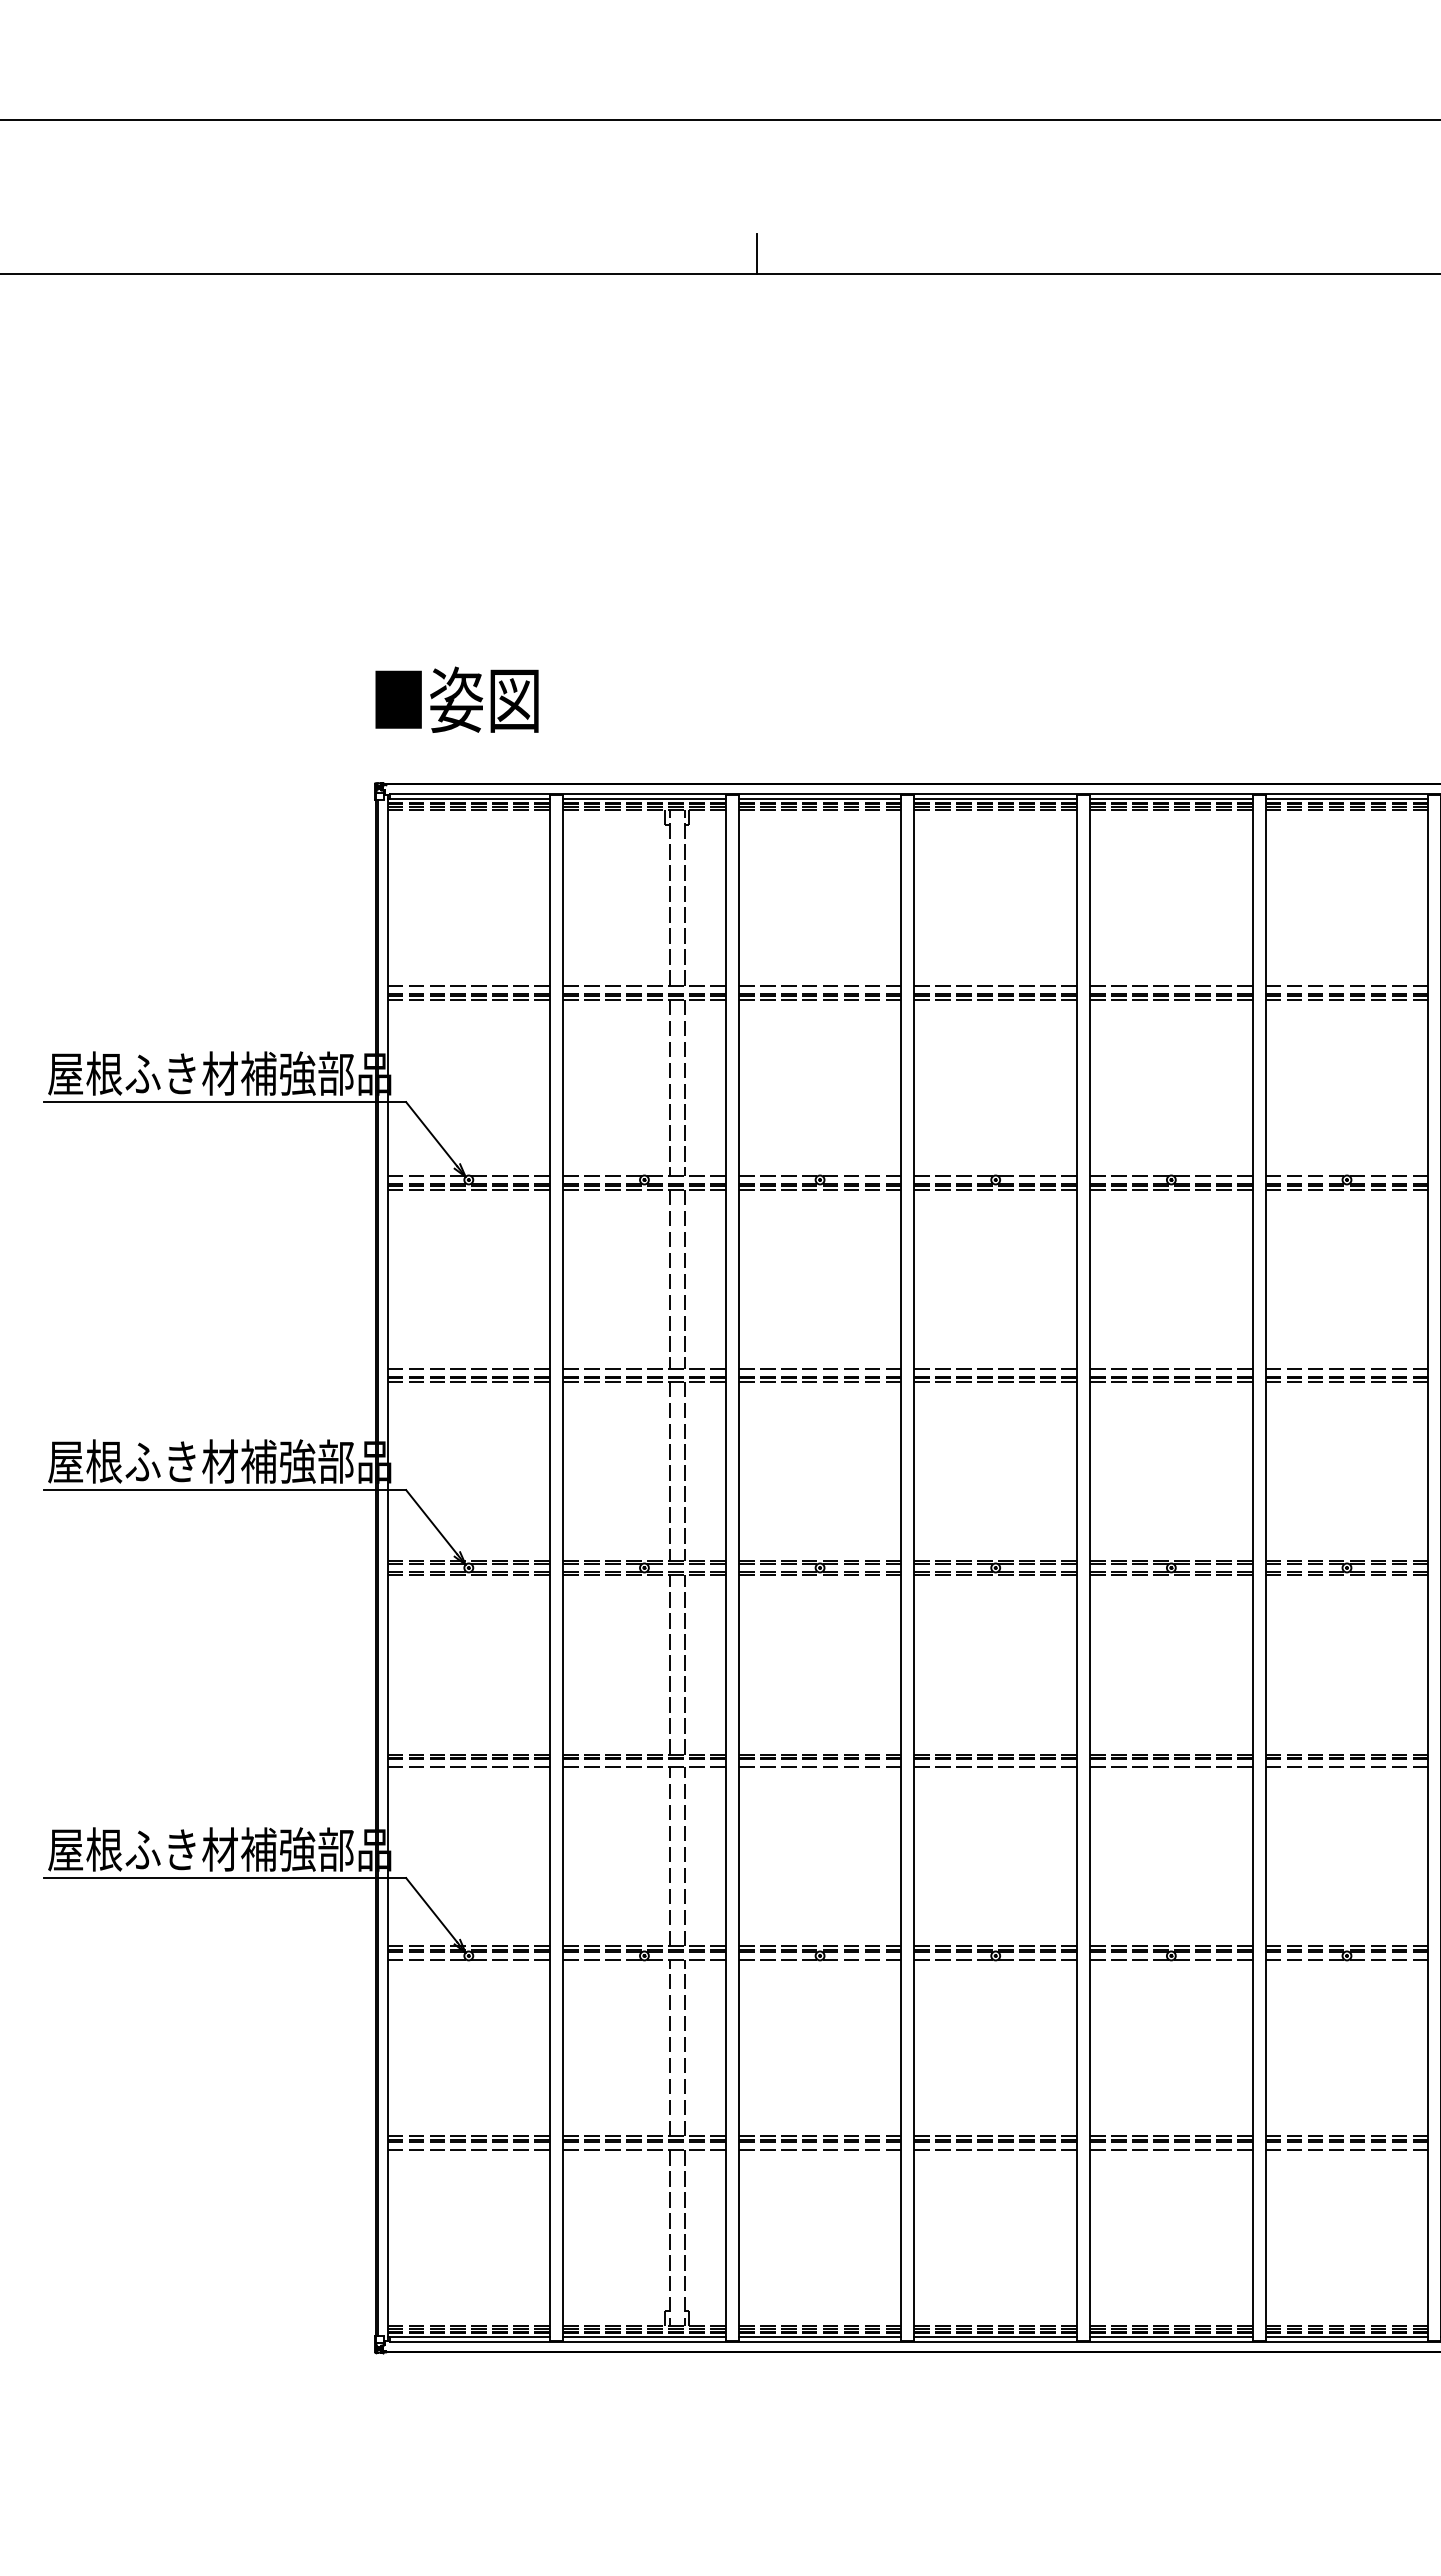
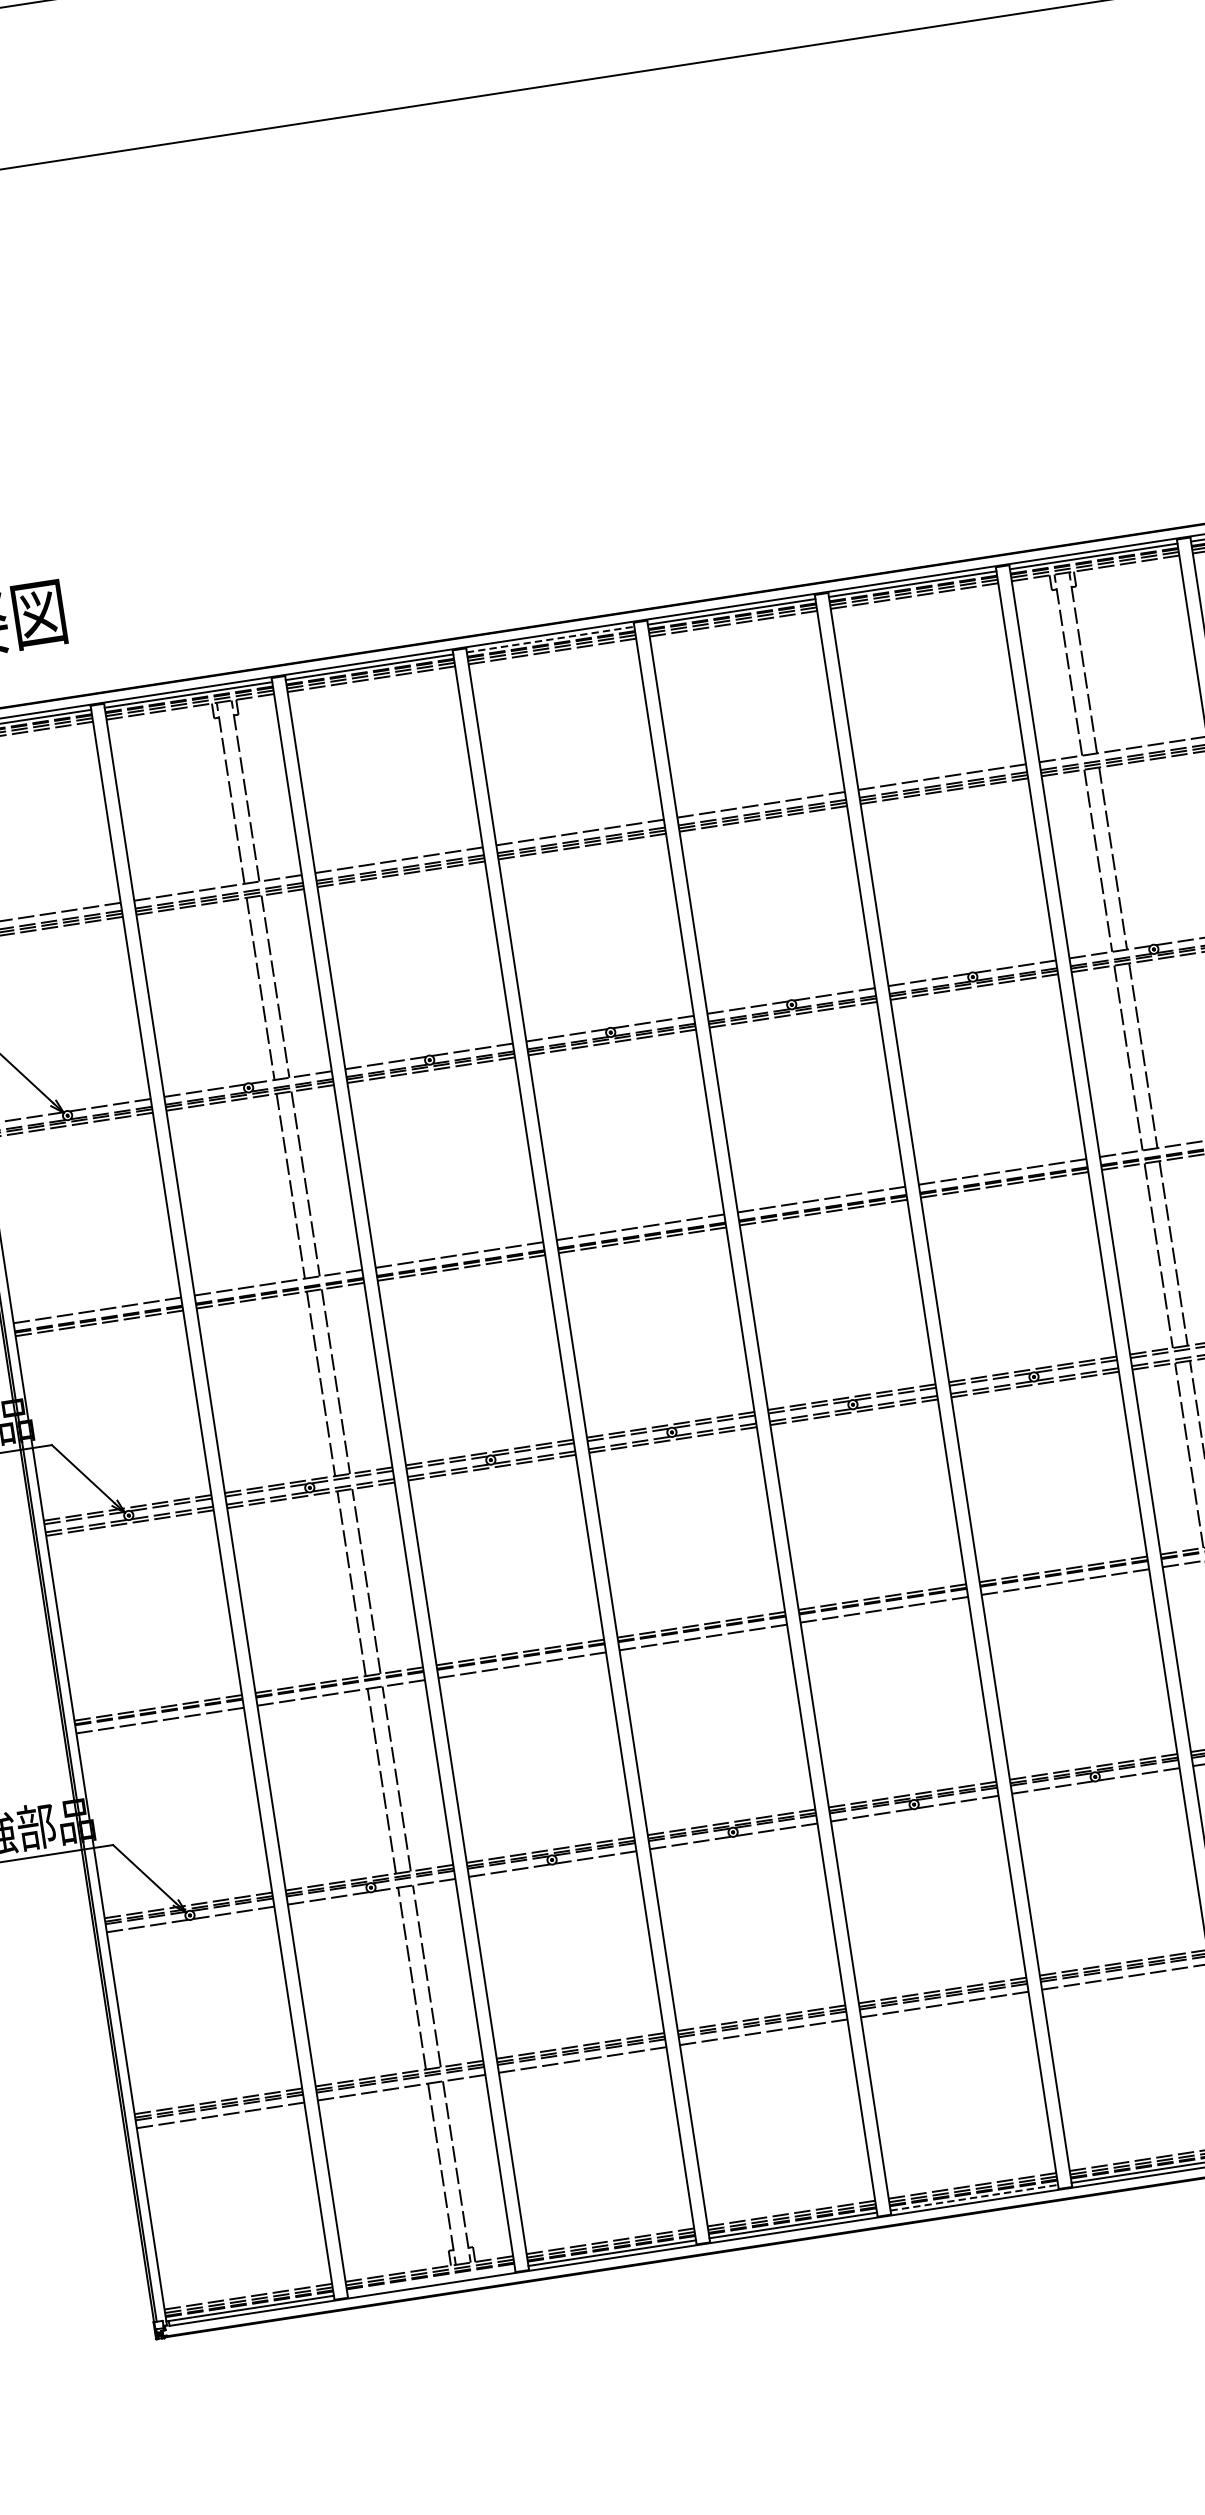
line: (757, 253) -> (219, 115), removed
line: (996, 798) -> (551, 639), solid -> dashed
line: (644, 2337) -> (431, 2281), removed
line: (1171, 2337) -> (974, 2197), solid -> dashed

